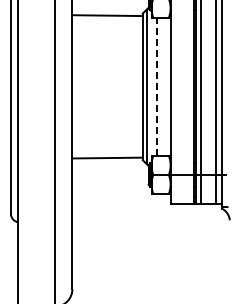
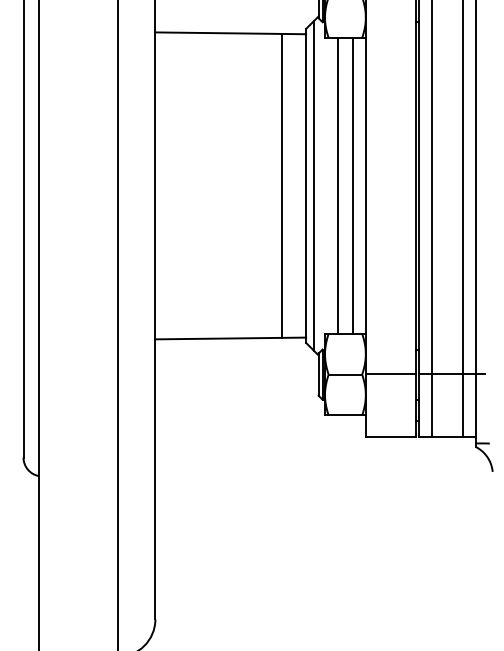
line: (131, 86) -> (281, 185), added
line: (157, 86) -> (337, 185), dashed -> solid
line: (164, 86) -> (352, 185), added

